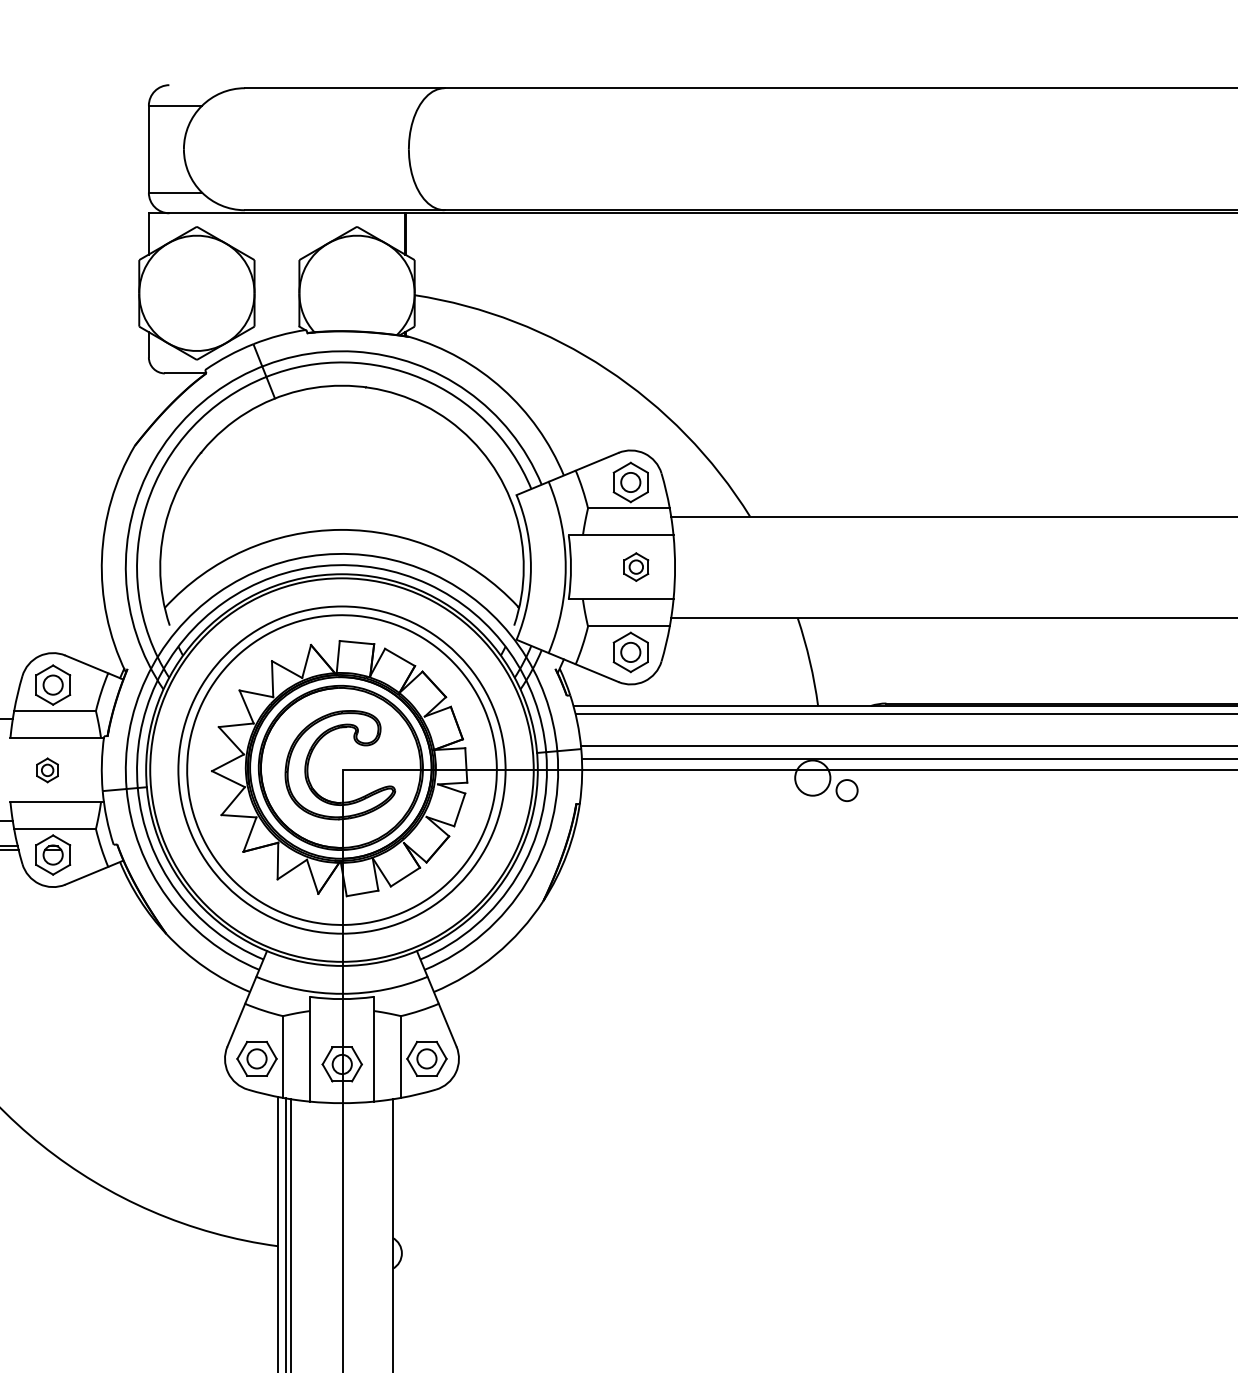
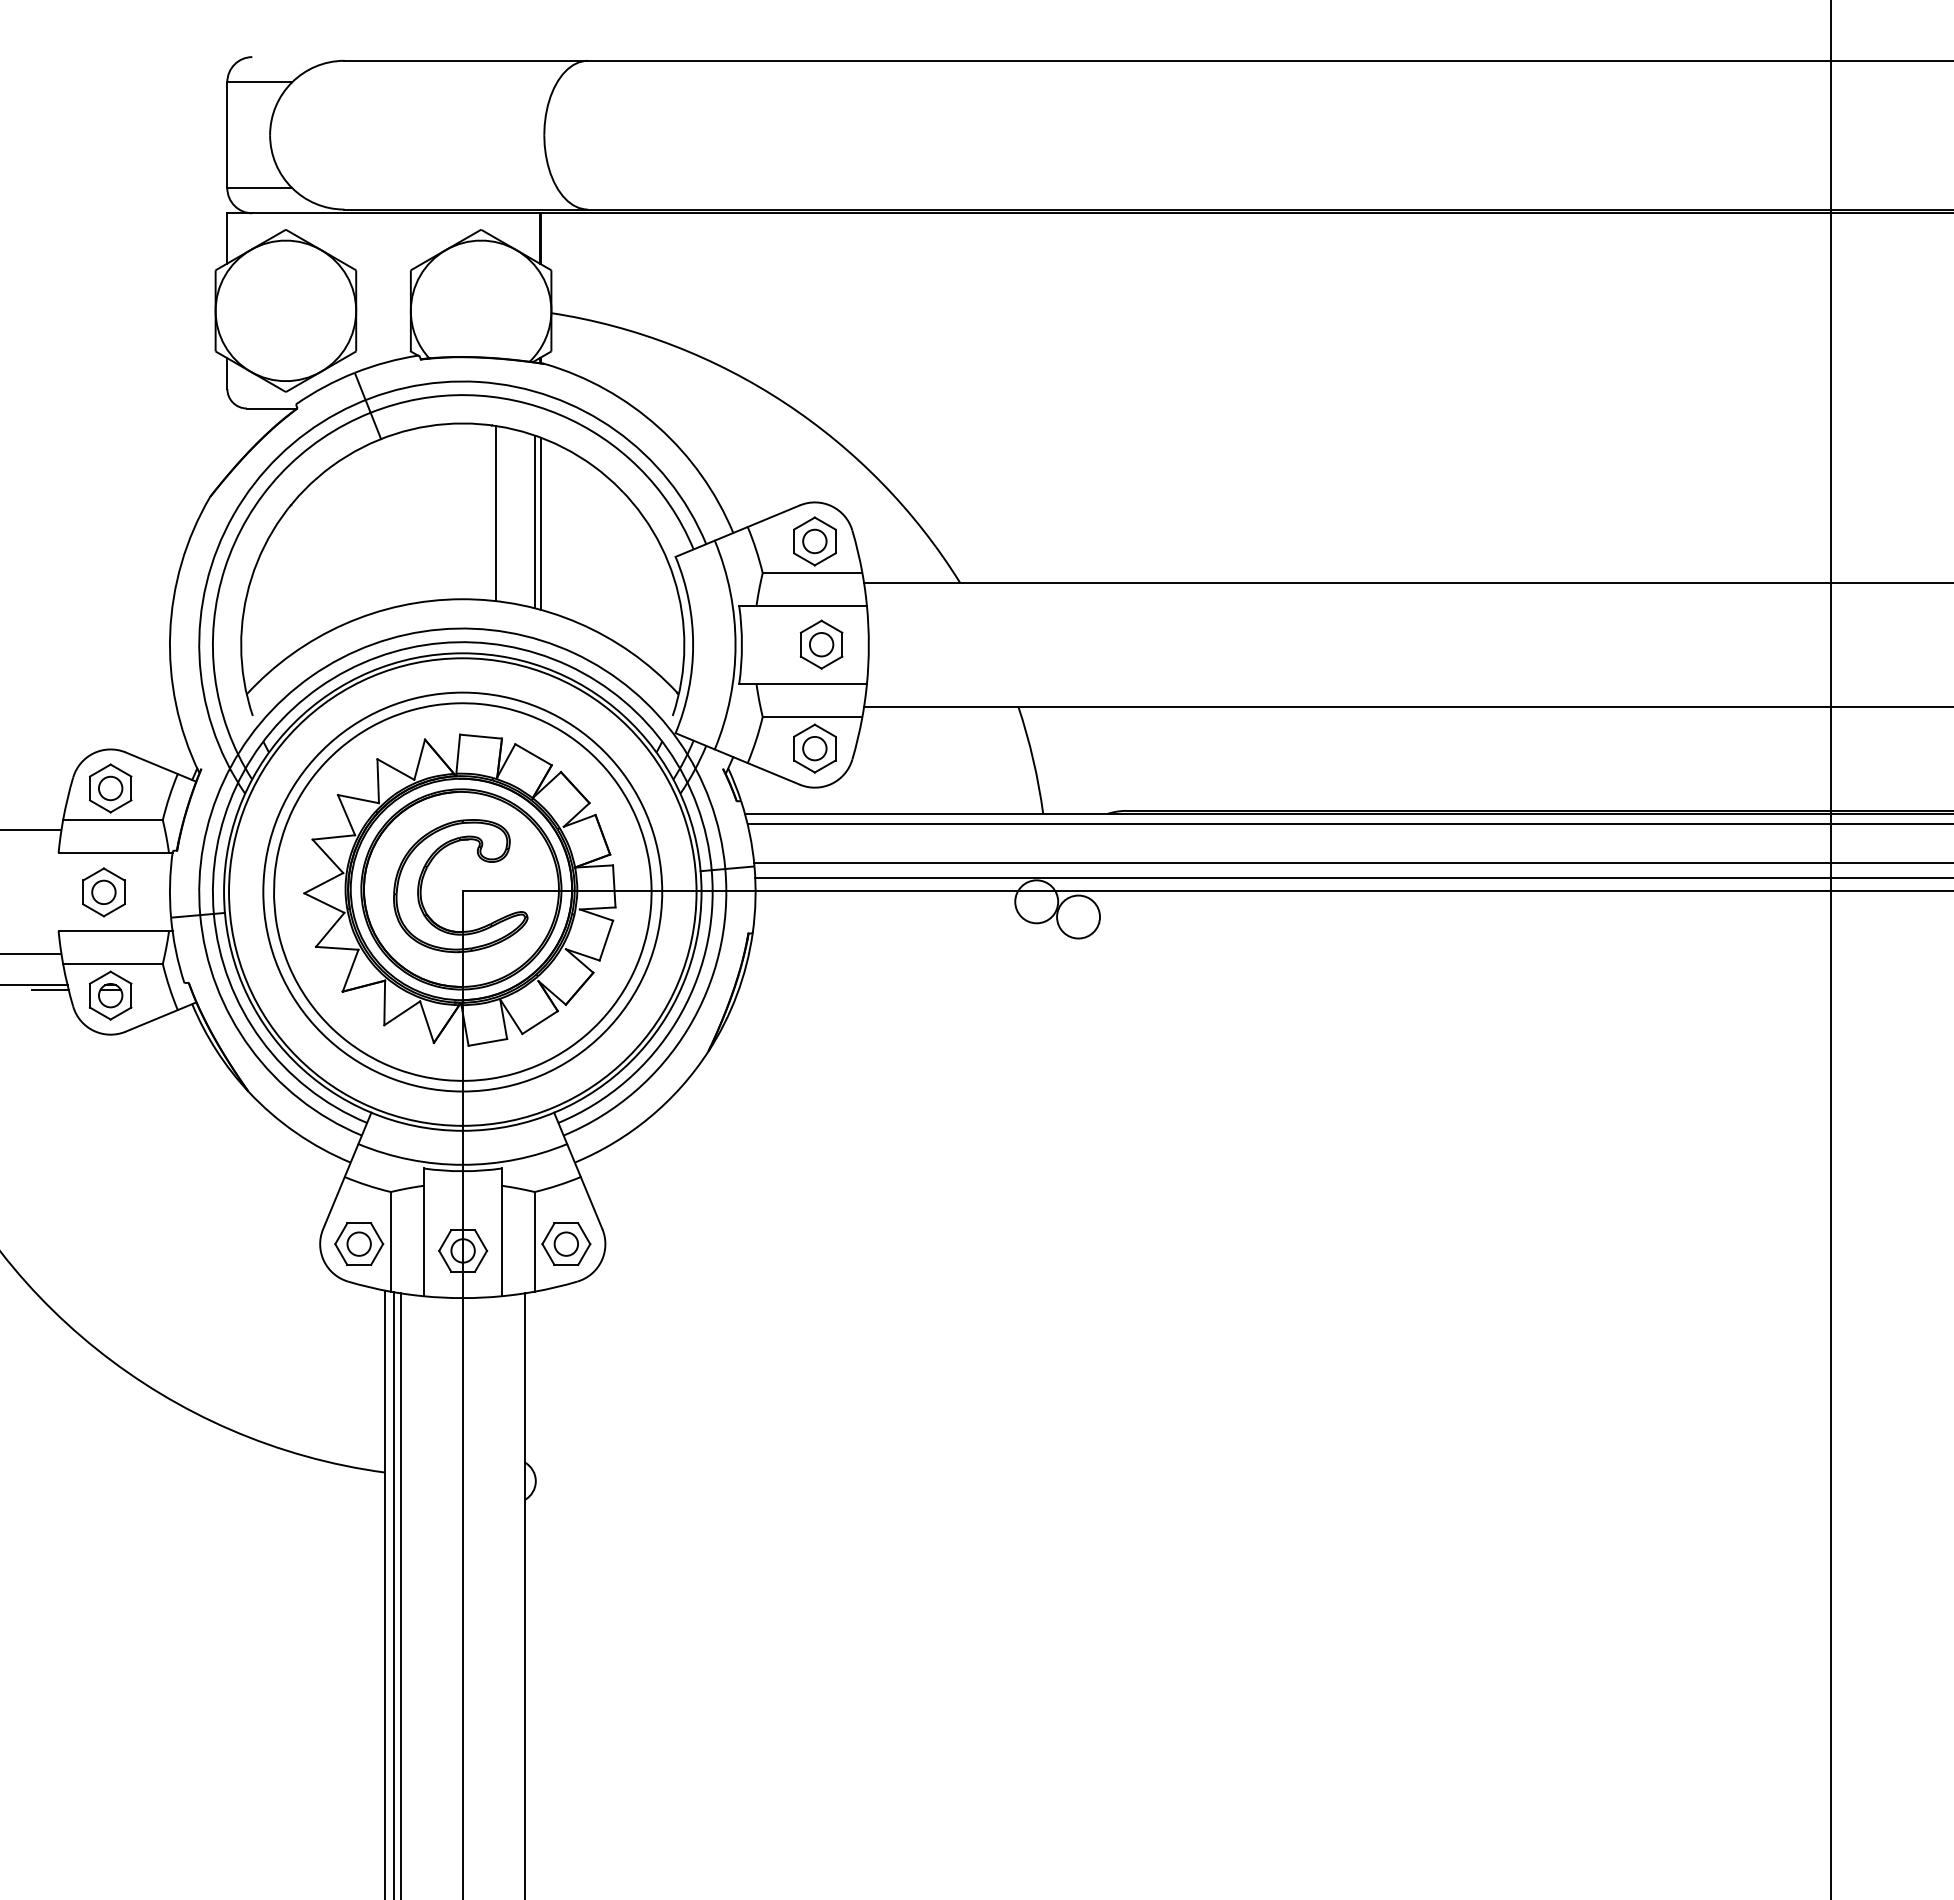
line: (368, 459) -> (495, 513), added
line: (401, 466) -> (535, 521), added
line: (405, 467) -> (540, 523), added
part: (636, 567) -> (821, 644), size x1.43
part: (47, 770) -> (103, 892), size x1.67
circle: (847, 790) -> (1078, 916), size x1.67

